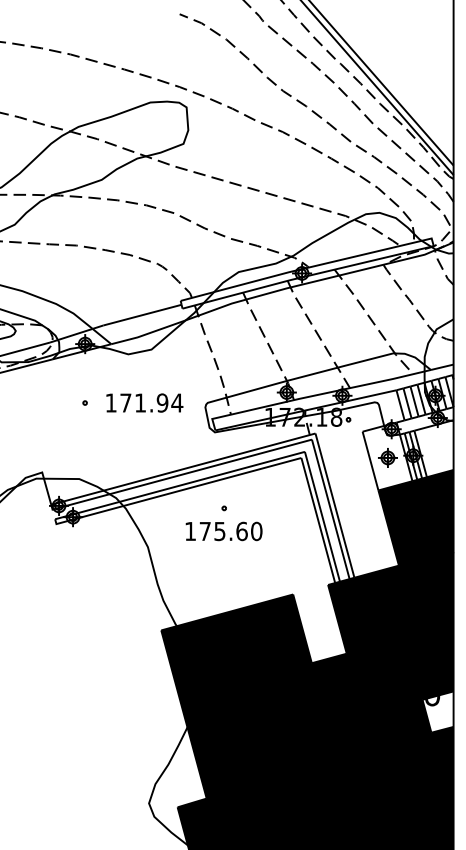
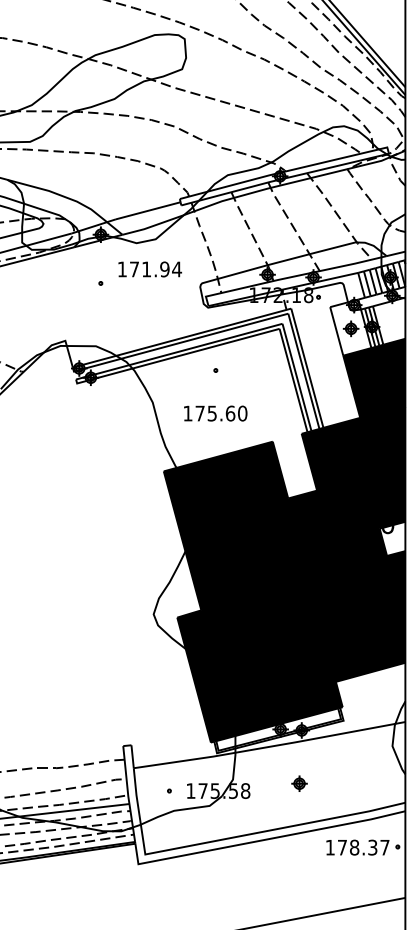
text: (143, 403) -> (149, 269), moved
text: (223, 531) -> (215, 413), moved

